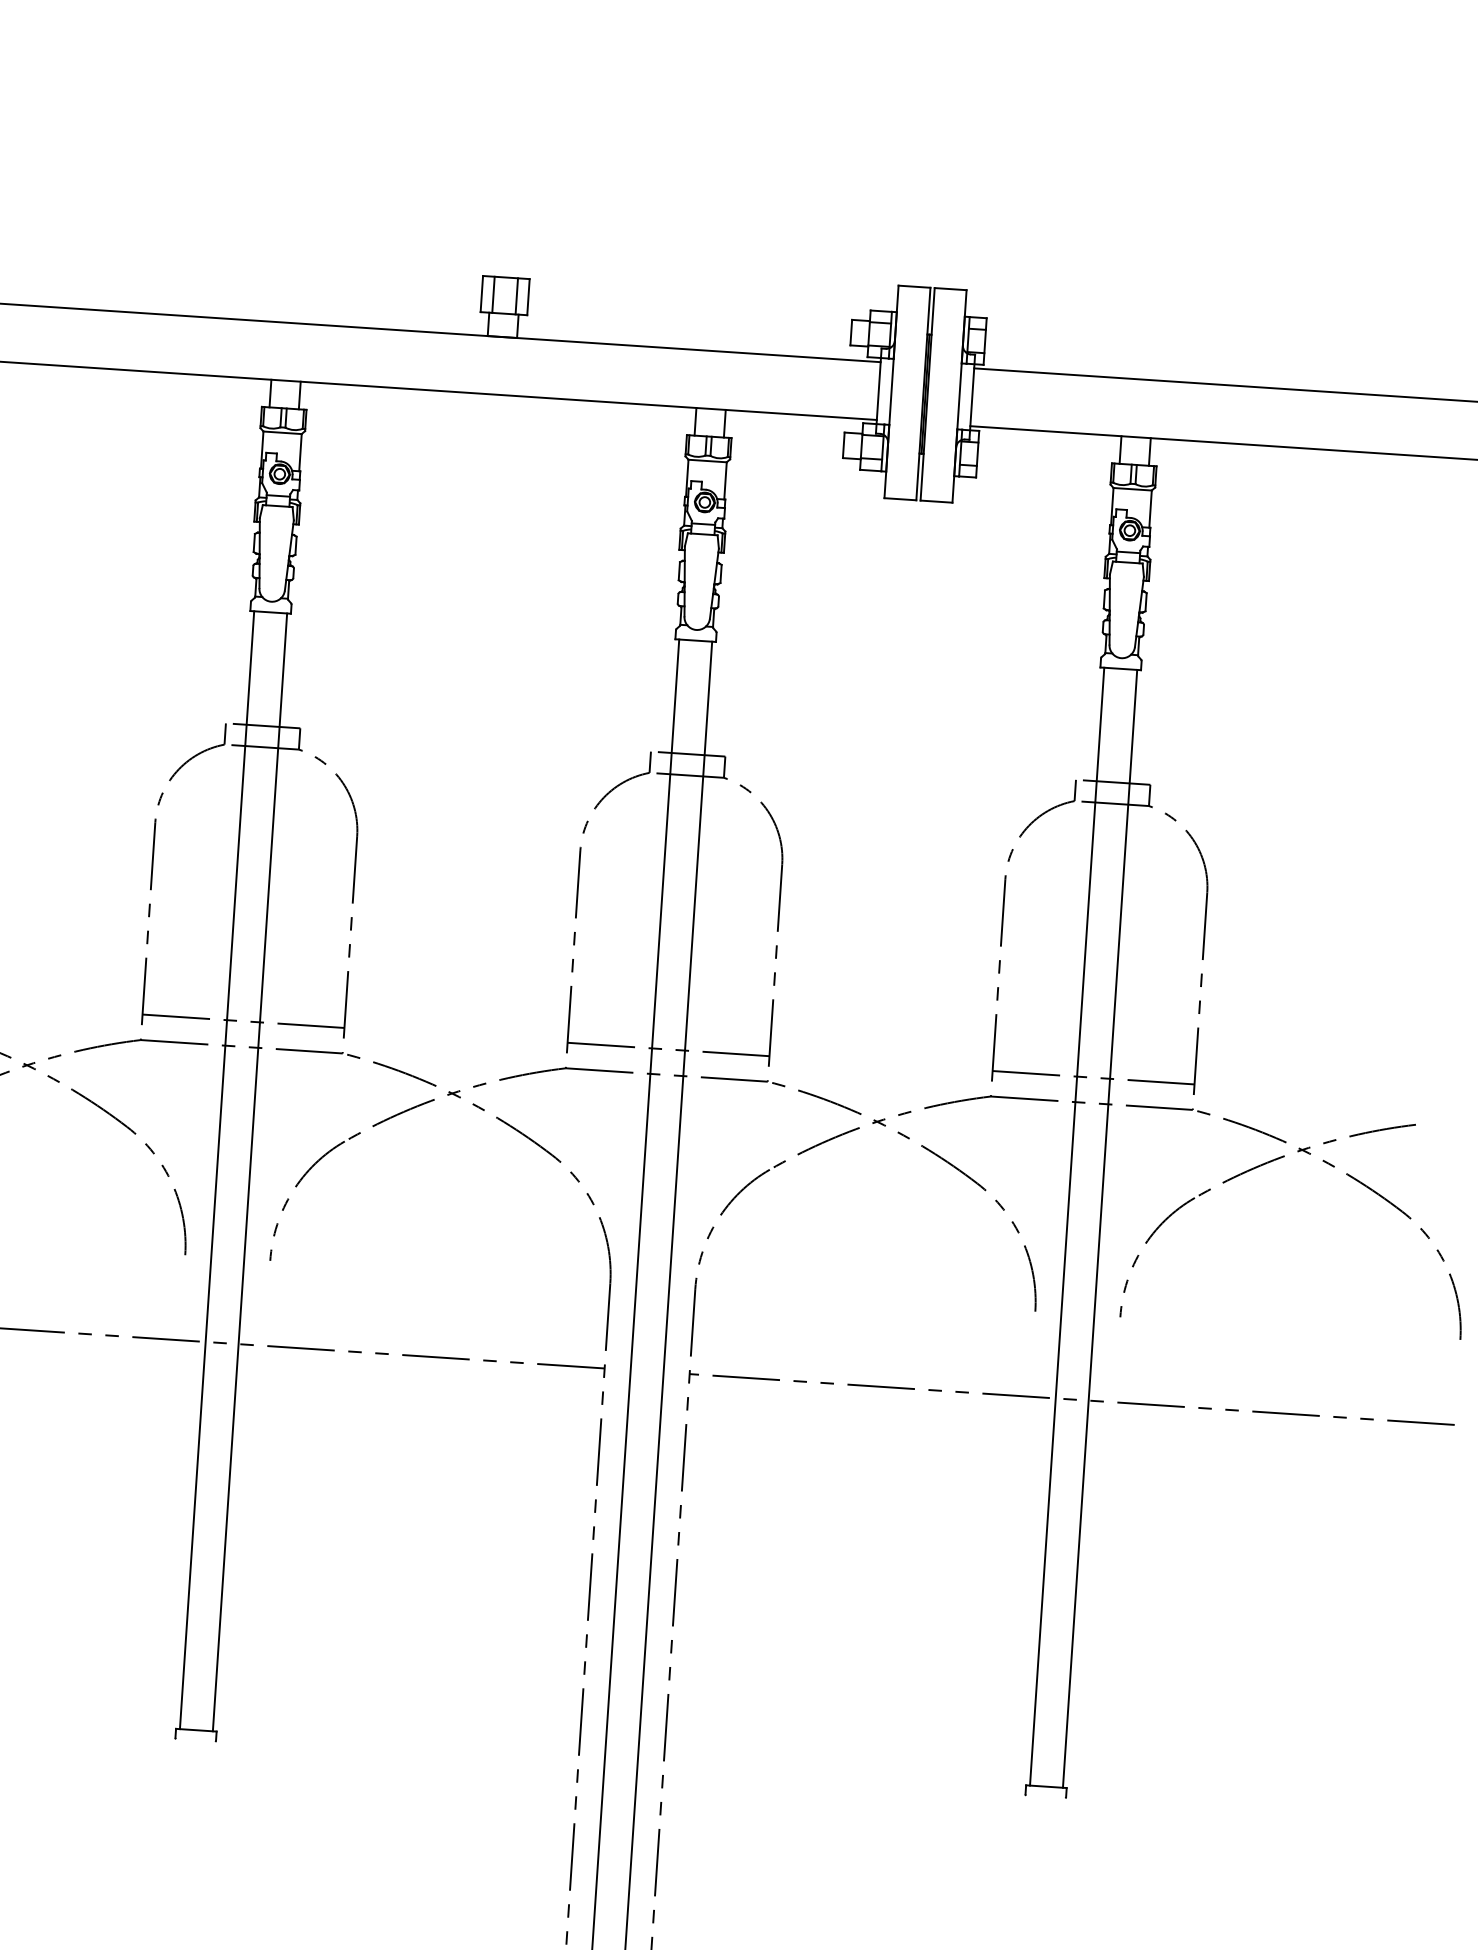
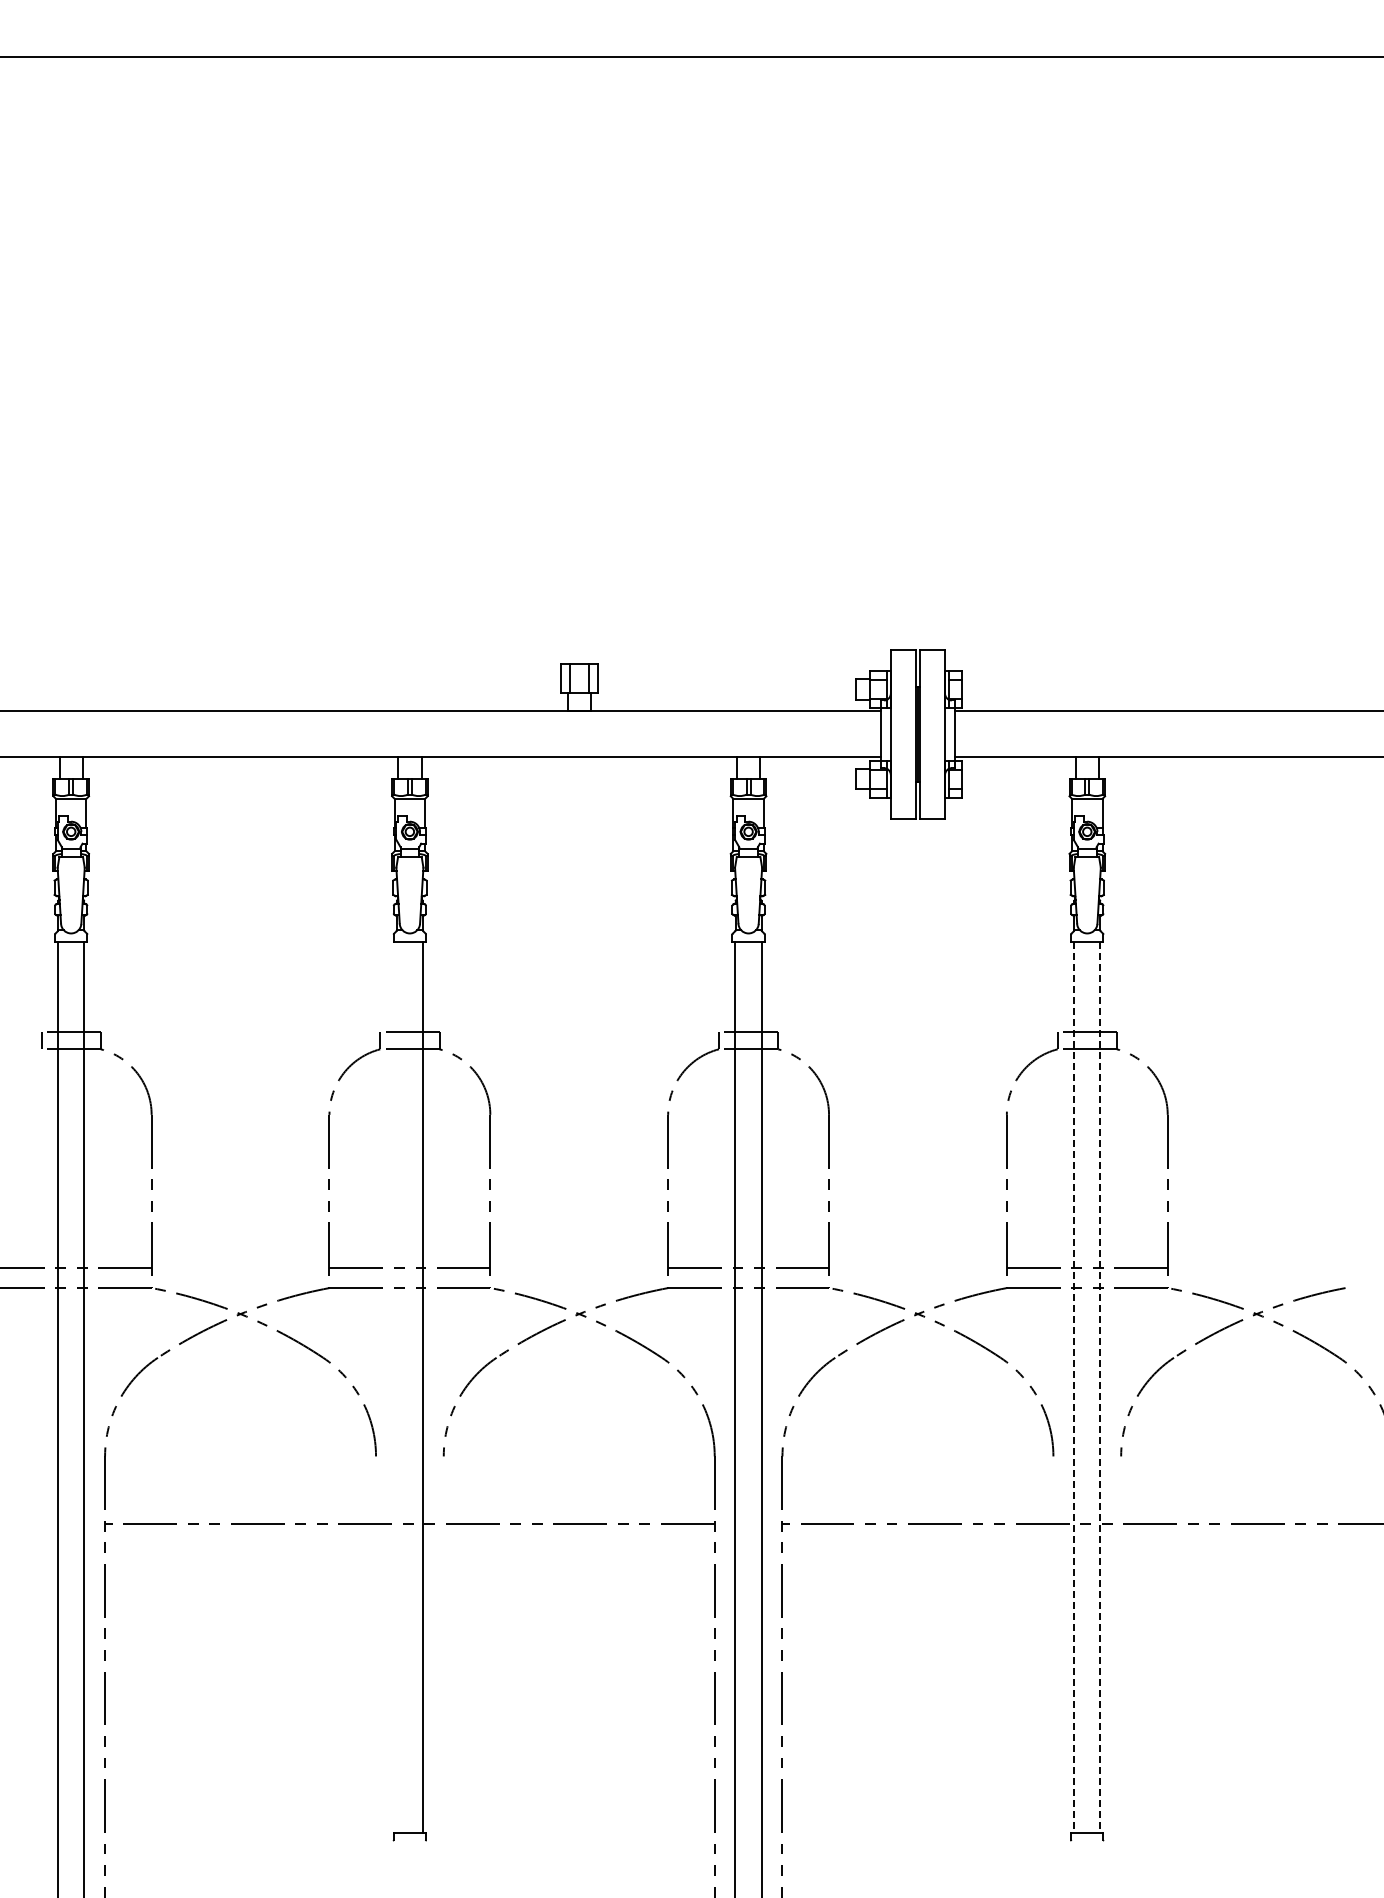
line: (216, 1169) -> (396, 1386), removed
line: (1067, 1226) -> (1074, 1387), solid -> dashed
line: (1100, 1229) -> (1100, 1387), solid -> dashed

